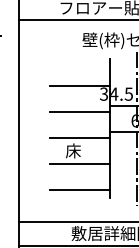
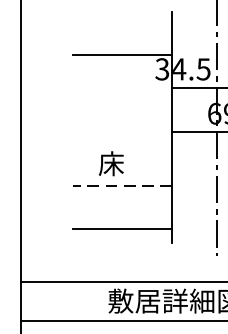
line: (79, 111) -> (121, 98), removed
line: (79, 138) -> (121, 143), removed
line: (80, 164) -> (123, 186), solid -> dashed

